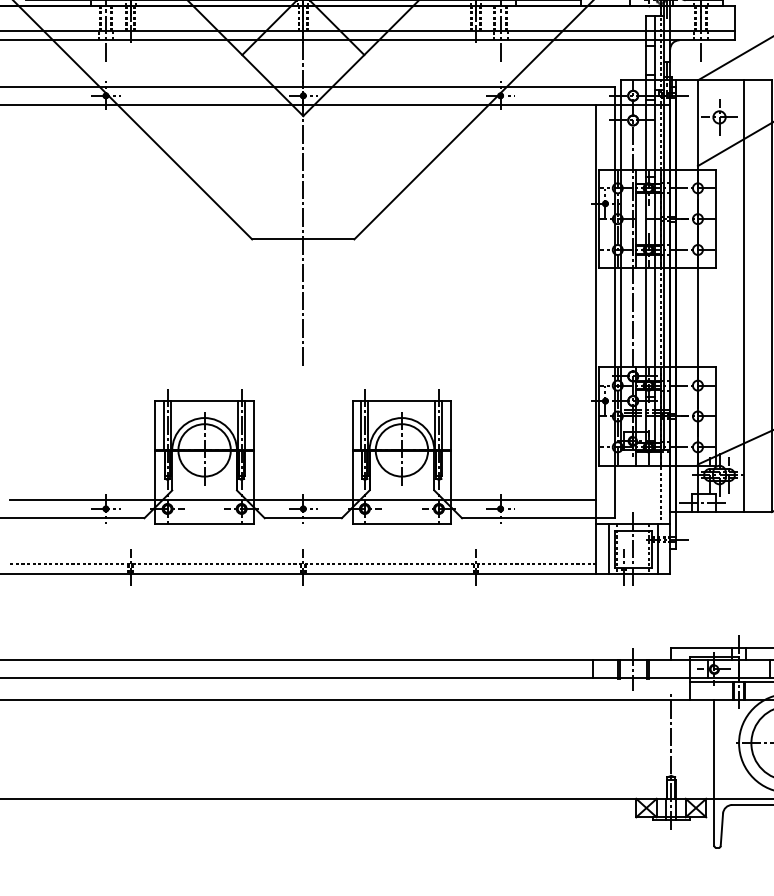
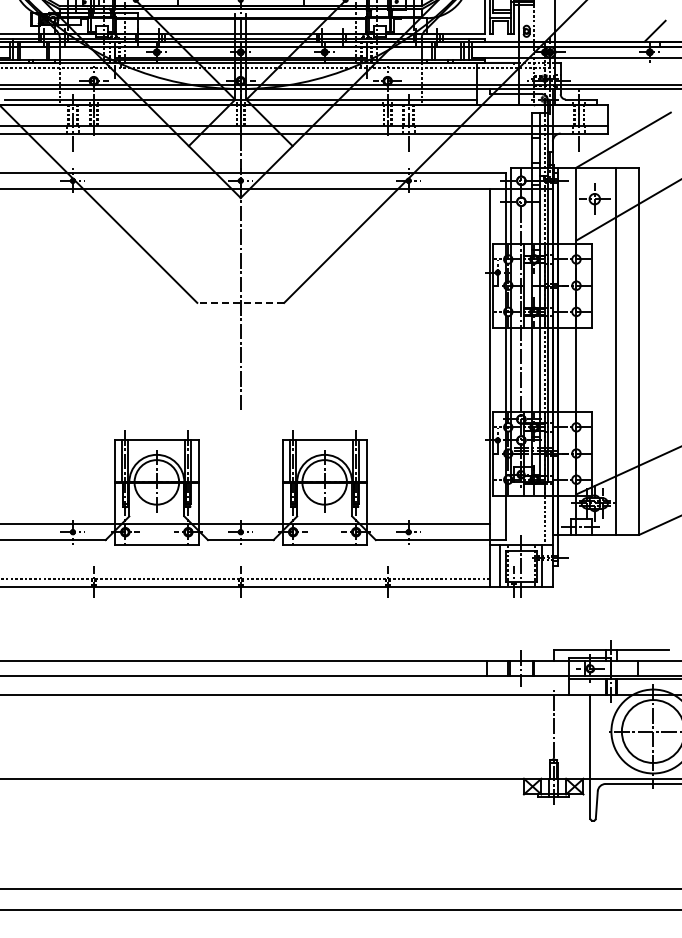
line: (302, 238) -> (240, 302), solid -> dashed

